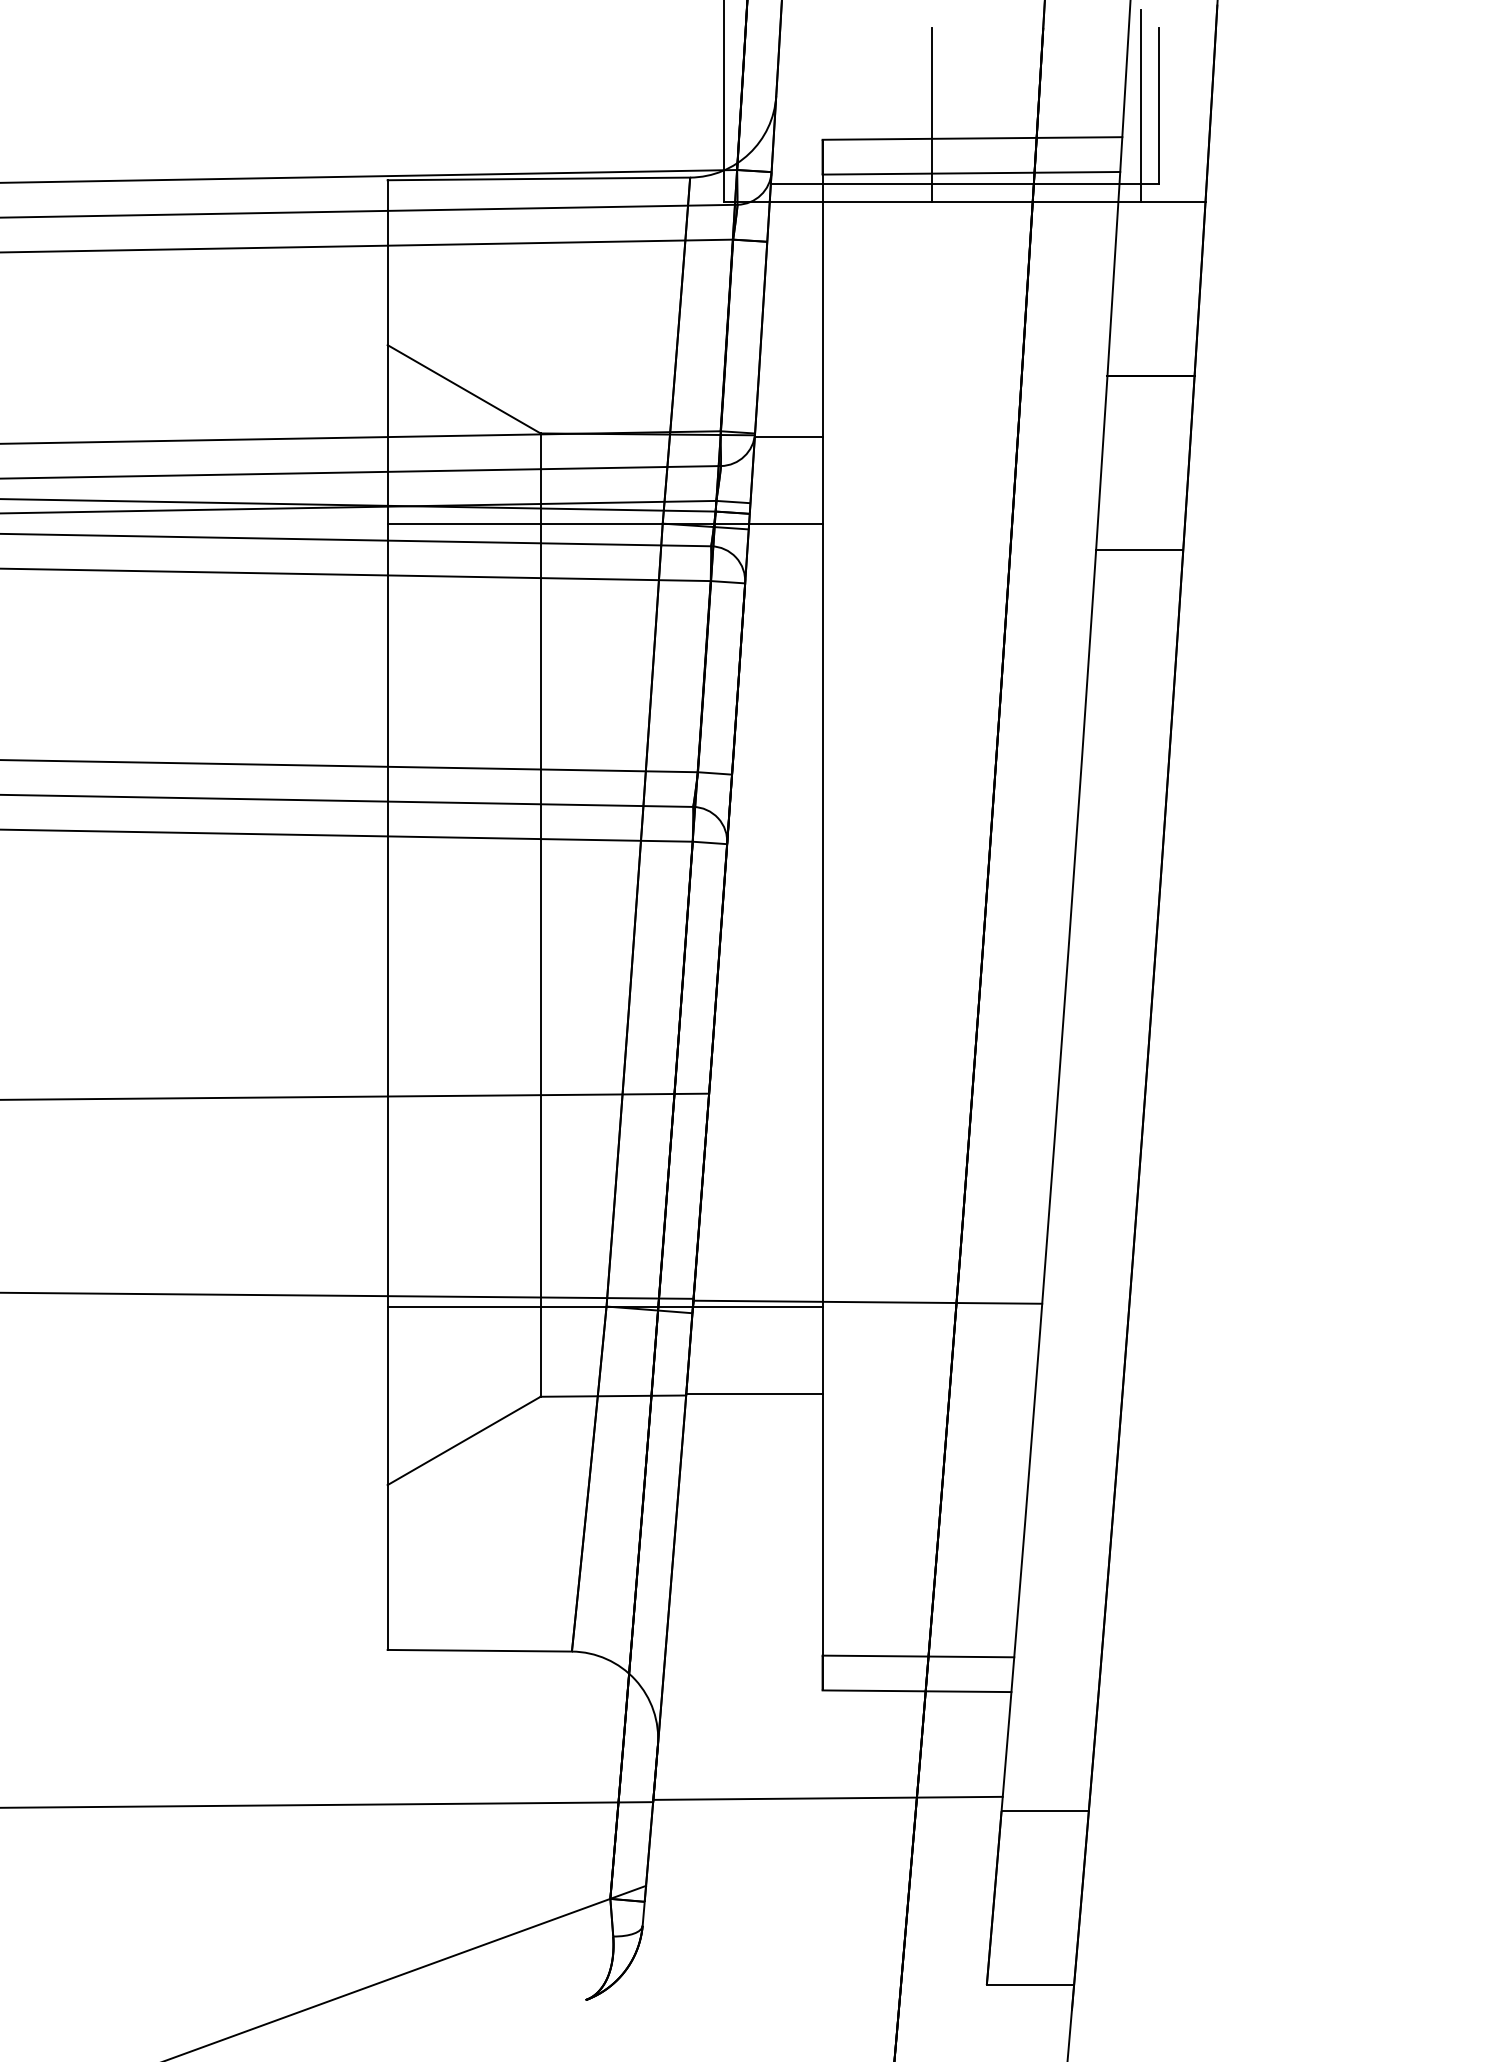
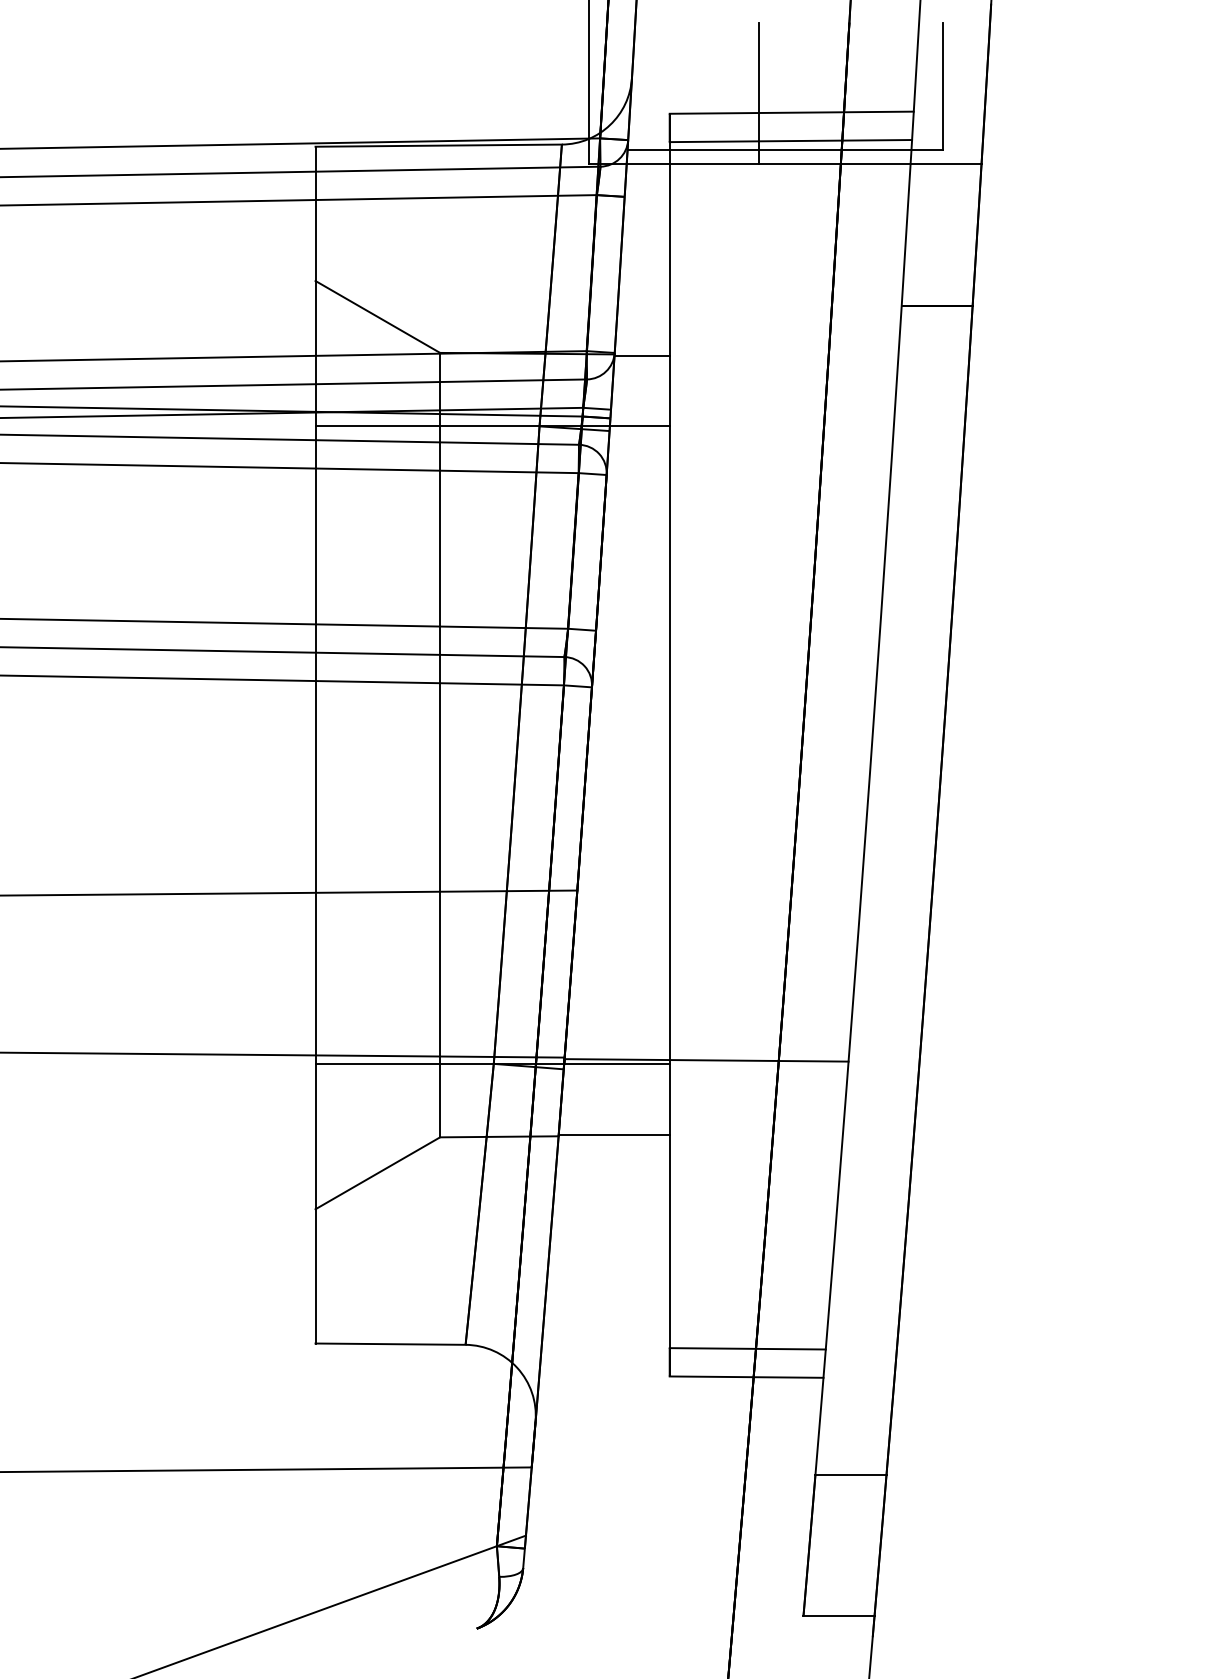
line: (1141, 105) -> (929, 85), removed
line: (1139, 549) -> (927, 447), removed
line: (827, 1797) -> (673, 1463), removed

